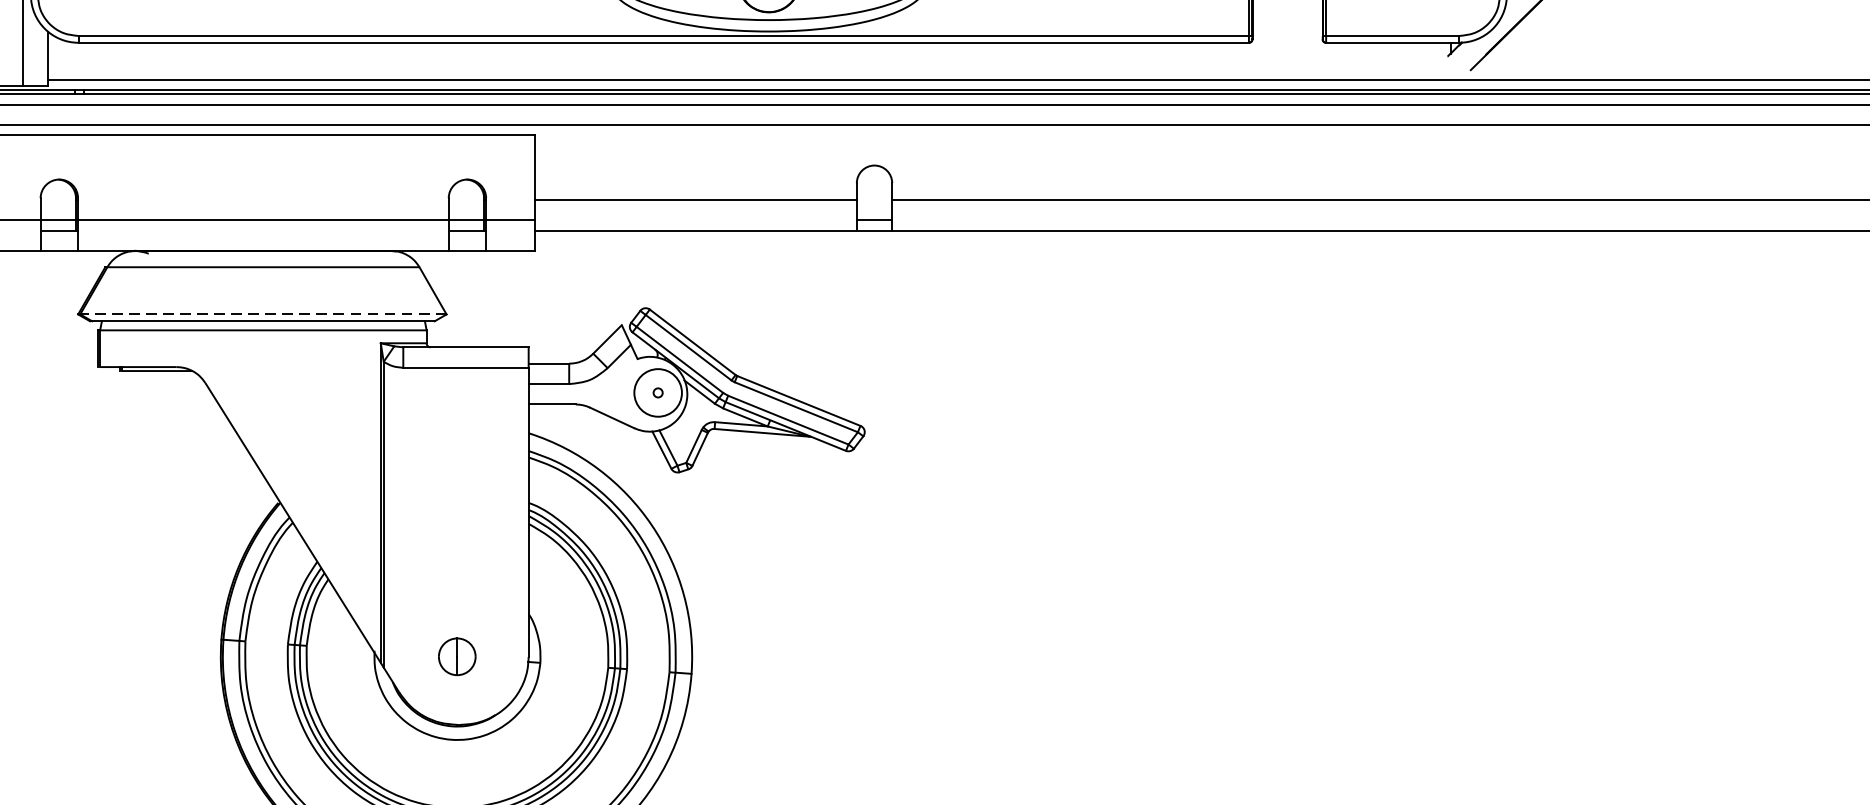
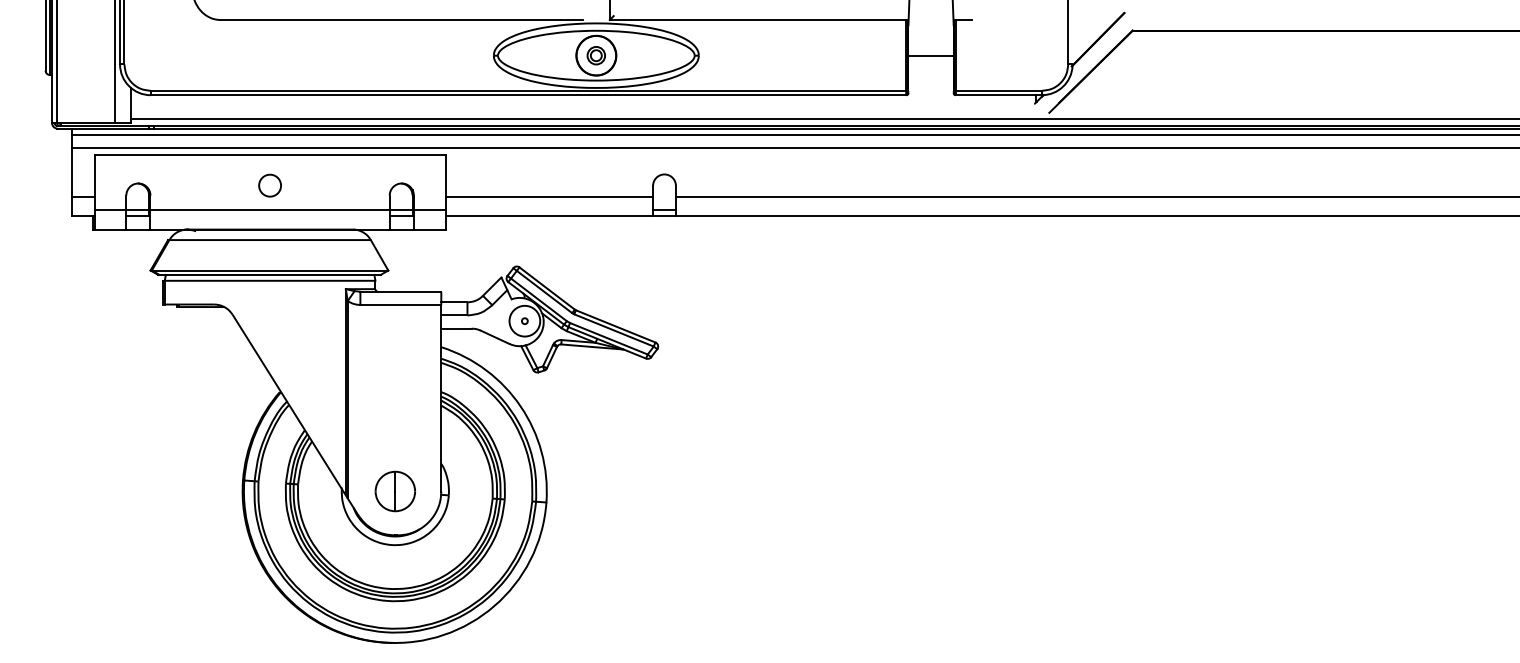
circle: (262, 182) -> (269, 185), added
line: (262, 314) -> (269, 270), dashed -> solid
part: (456, 656) -> (394, 491), size x1.67

